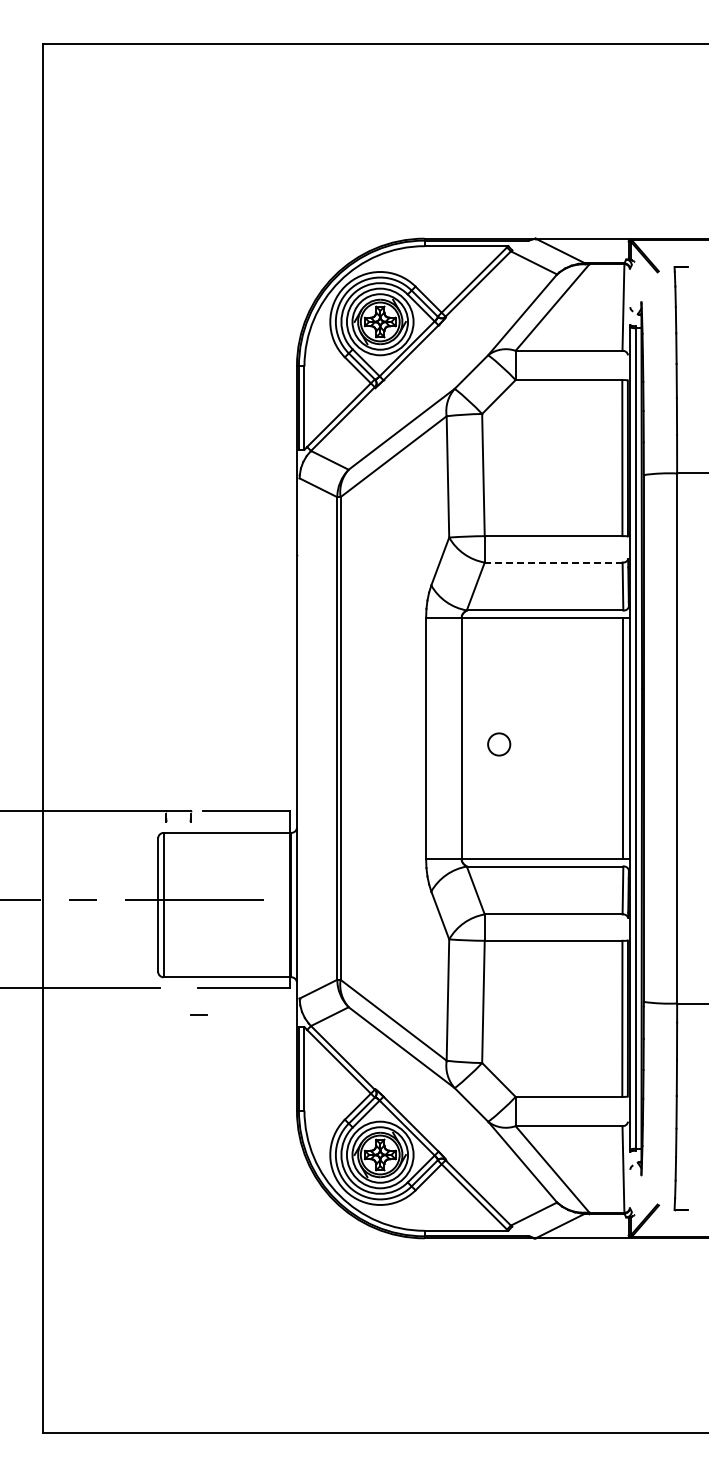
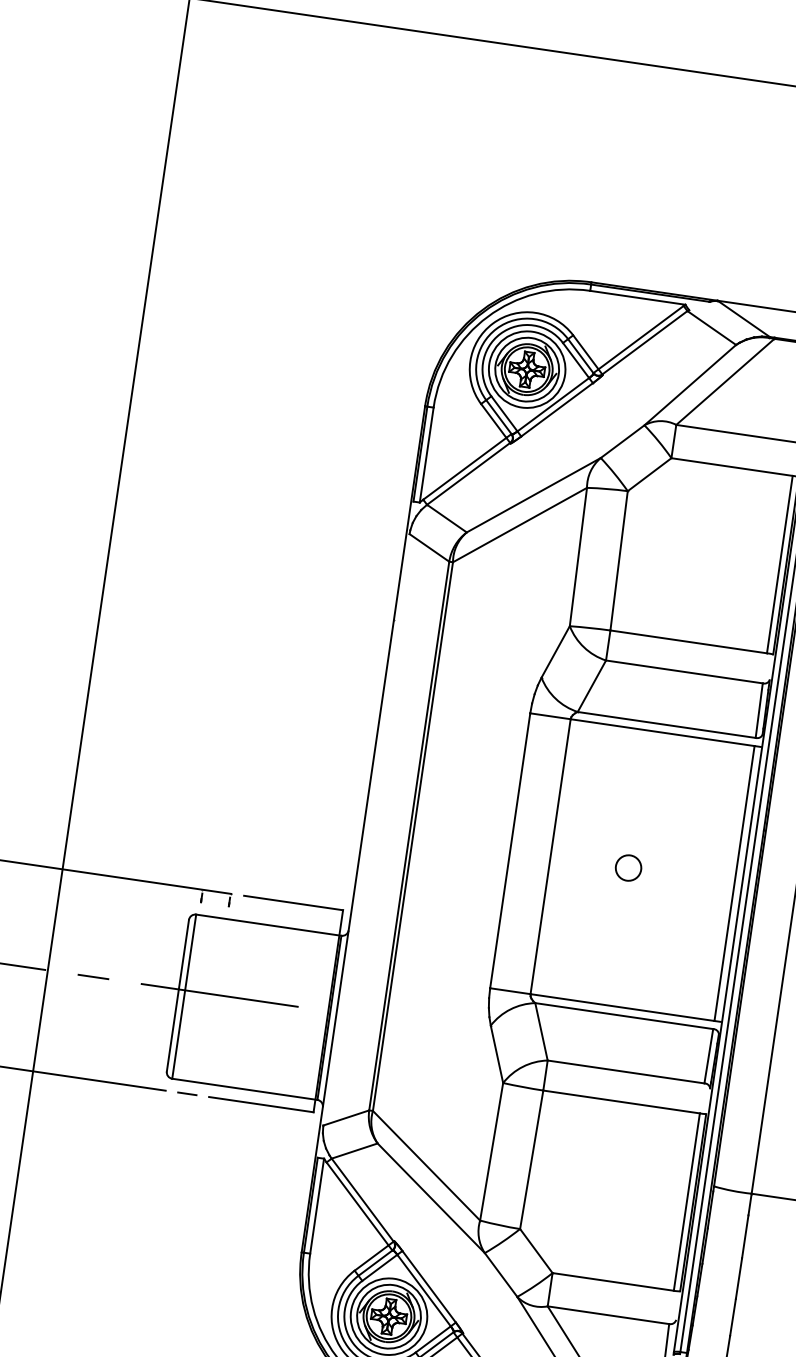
line: (553, 562) -> (684, 671), dashed -> solid
circle: (499, 744) -> (628, 868), moved
line: (198, 1014) -> (187, 1092), moved

